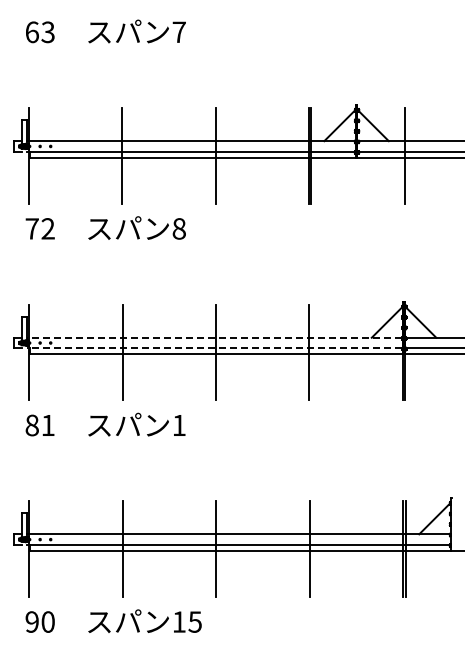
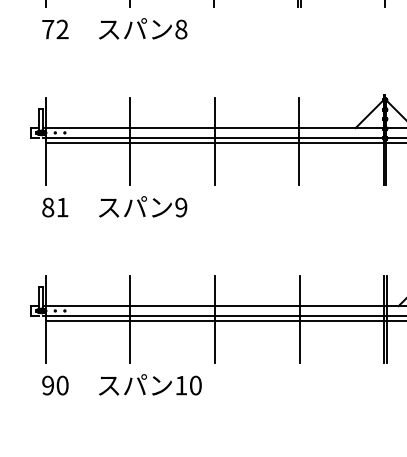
line: (214, 337) -> (213, 127), dashed -> solid
line: (214, 348) -> (213, 137), dashed -> solid
text: (178, 425) -> (180, 207), 1 -> 9
text: (194, 621) -> (195, 385), 15 -> 10

